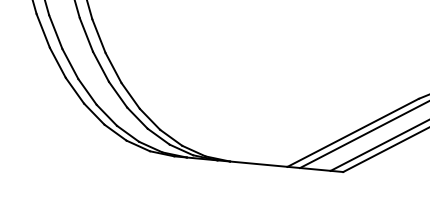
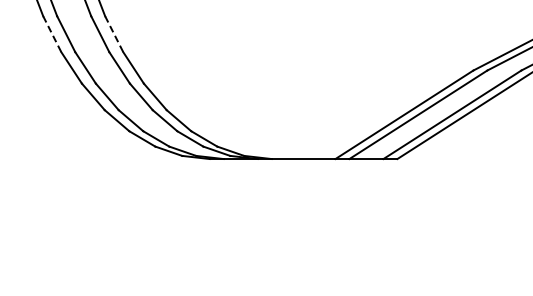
line: (43, 31) -> (52, 34), solid -> dashed
line: (99, 36) -> (114, 34), solid -> dashed

